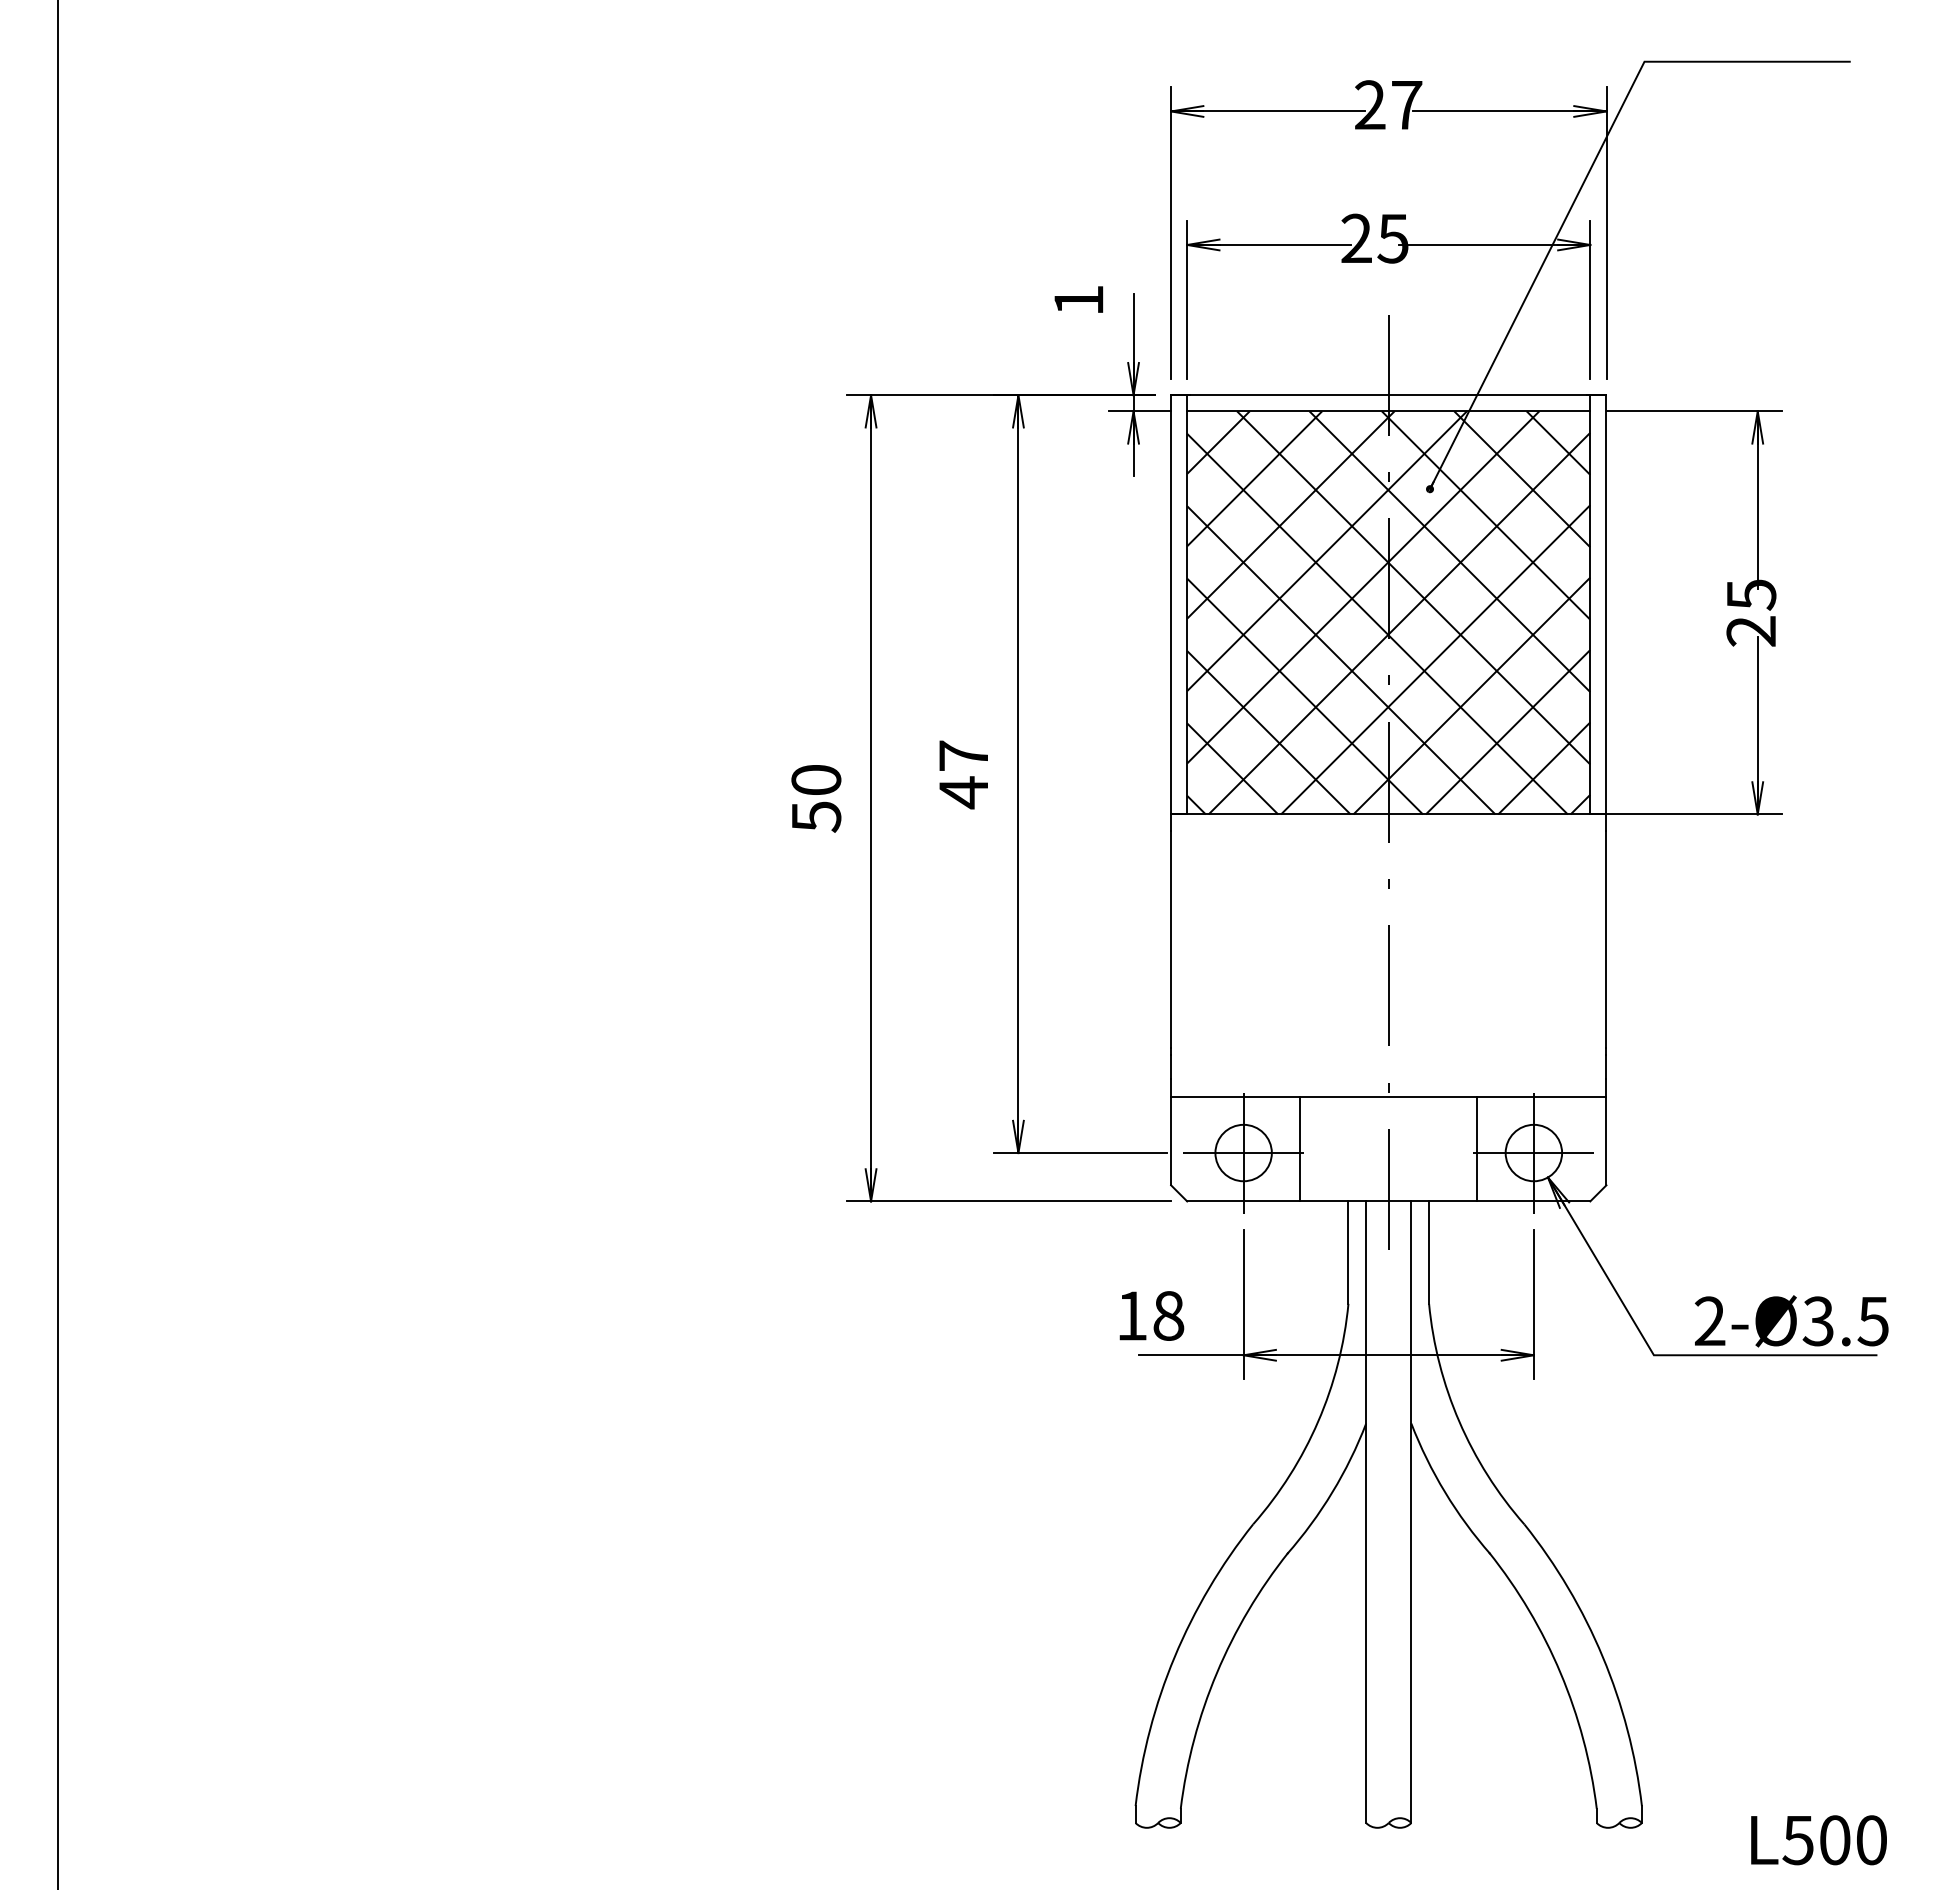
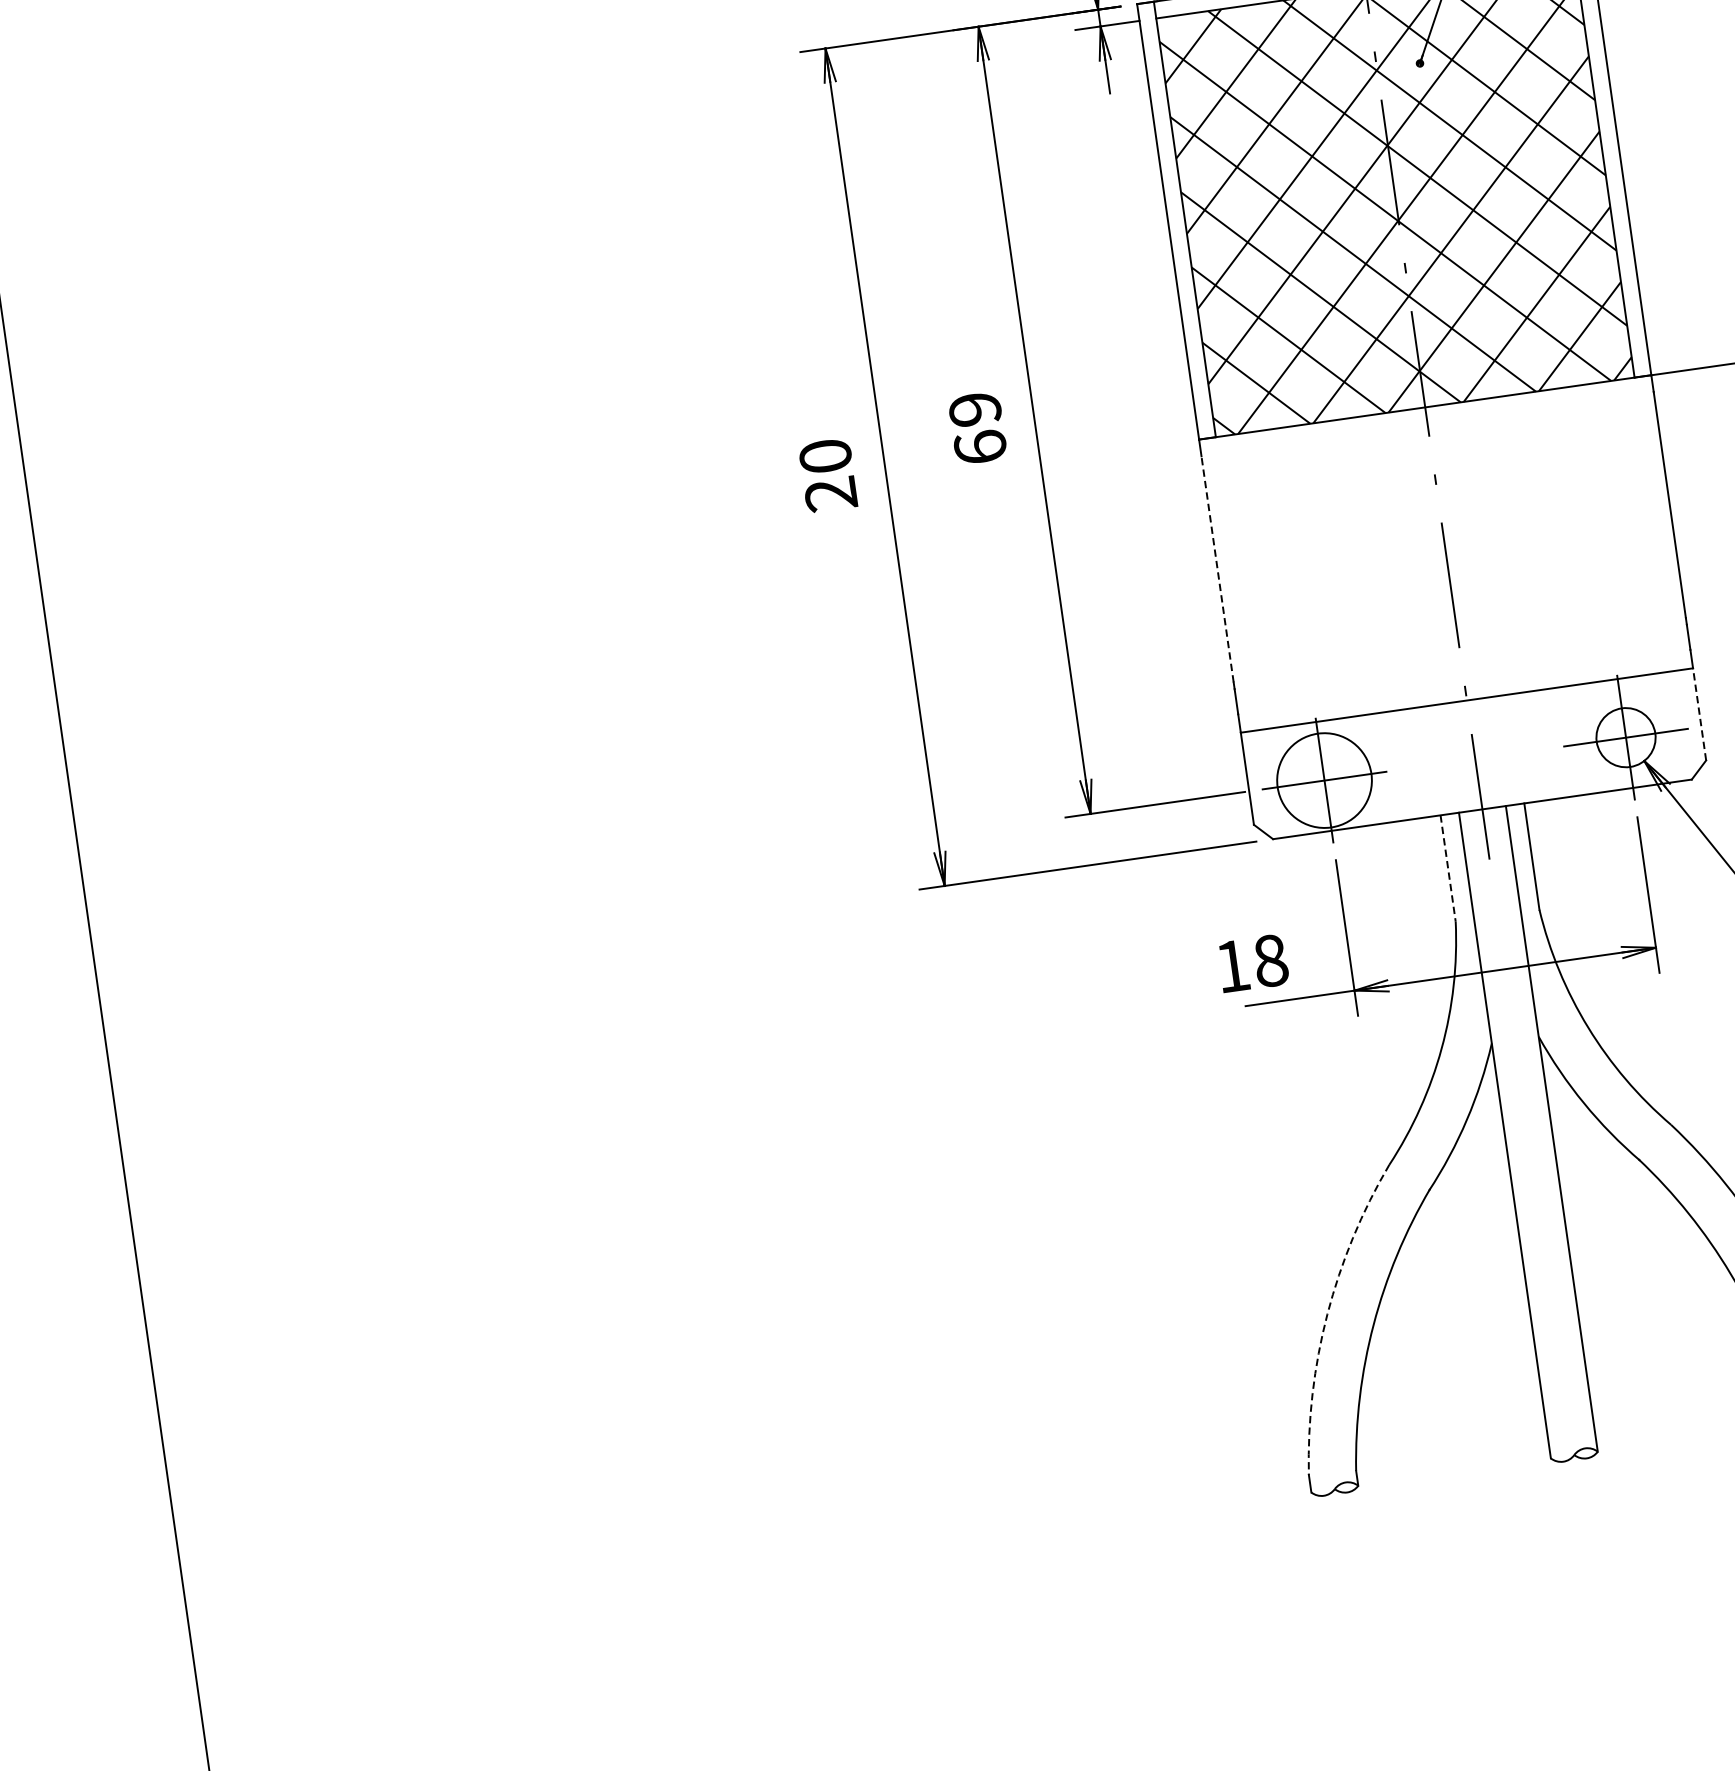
text: (963, 774) -> (977, 428), 47 -> 69
text: (816, 816) -> (831, 494), 50 -> 20
line: (1171, 939) -> (1218, 569), solid -> dashed
line: (1606, 1140) -> (1699, 713), solid -> dashed
line: (1300, 1148) -> (1382, 767), removed
line: (1477, 1148) -> (1566, 741), removed
circle: (1243, 1152) -> (1324, 780), size x1.6
line: (1348, 1253) -> (1448, 869), solid -> dashed
arc: (1174, 1657) -> (1327, 1314), solid -> dashed

